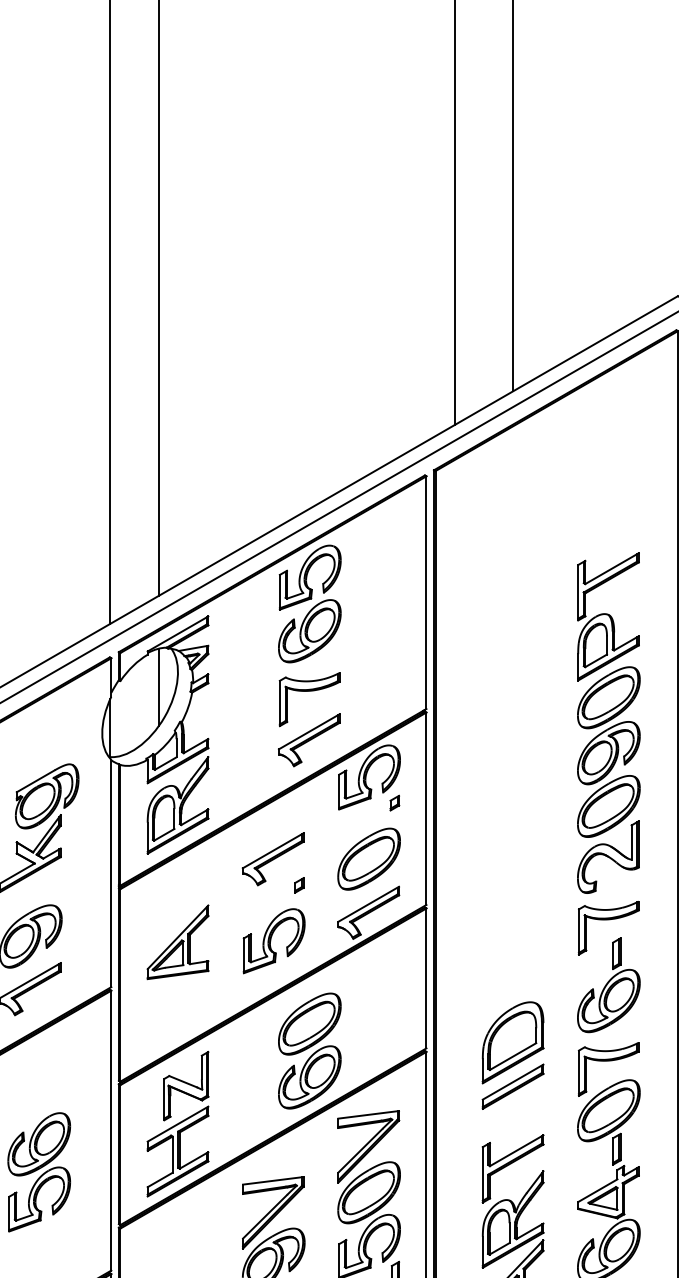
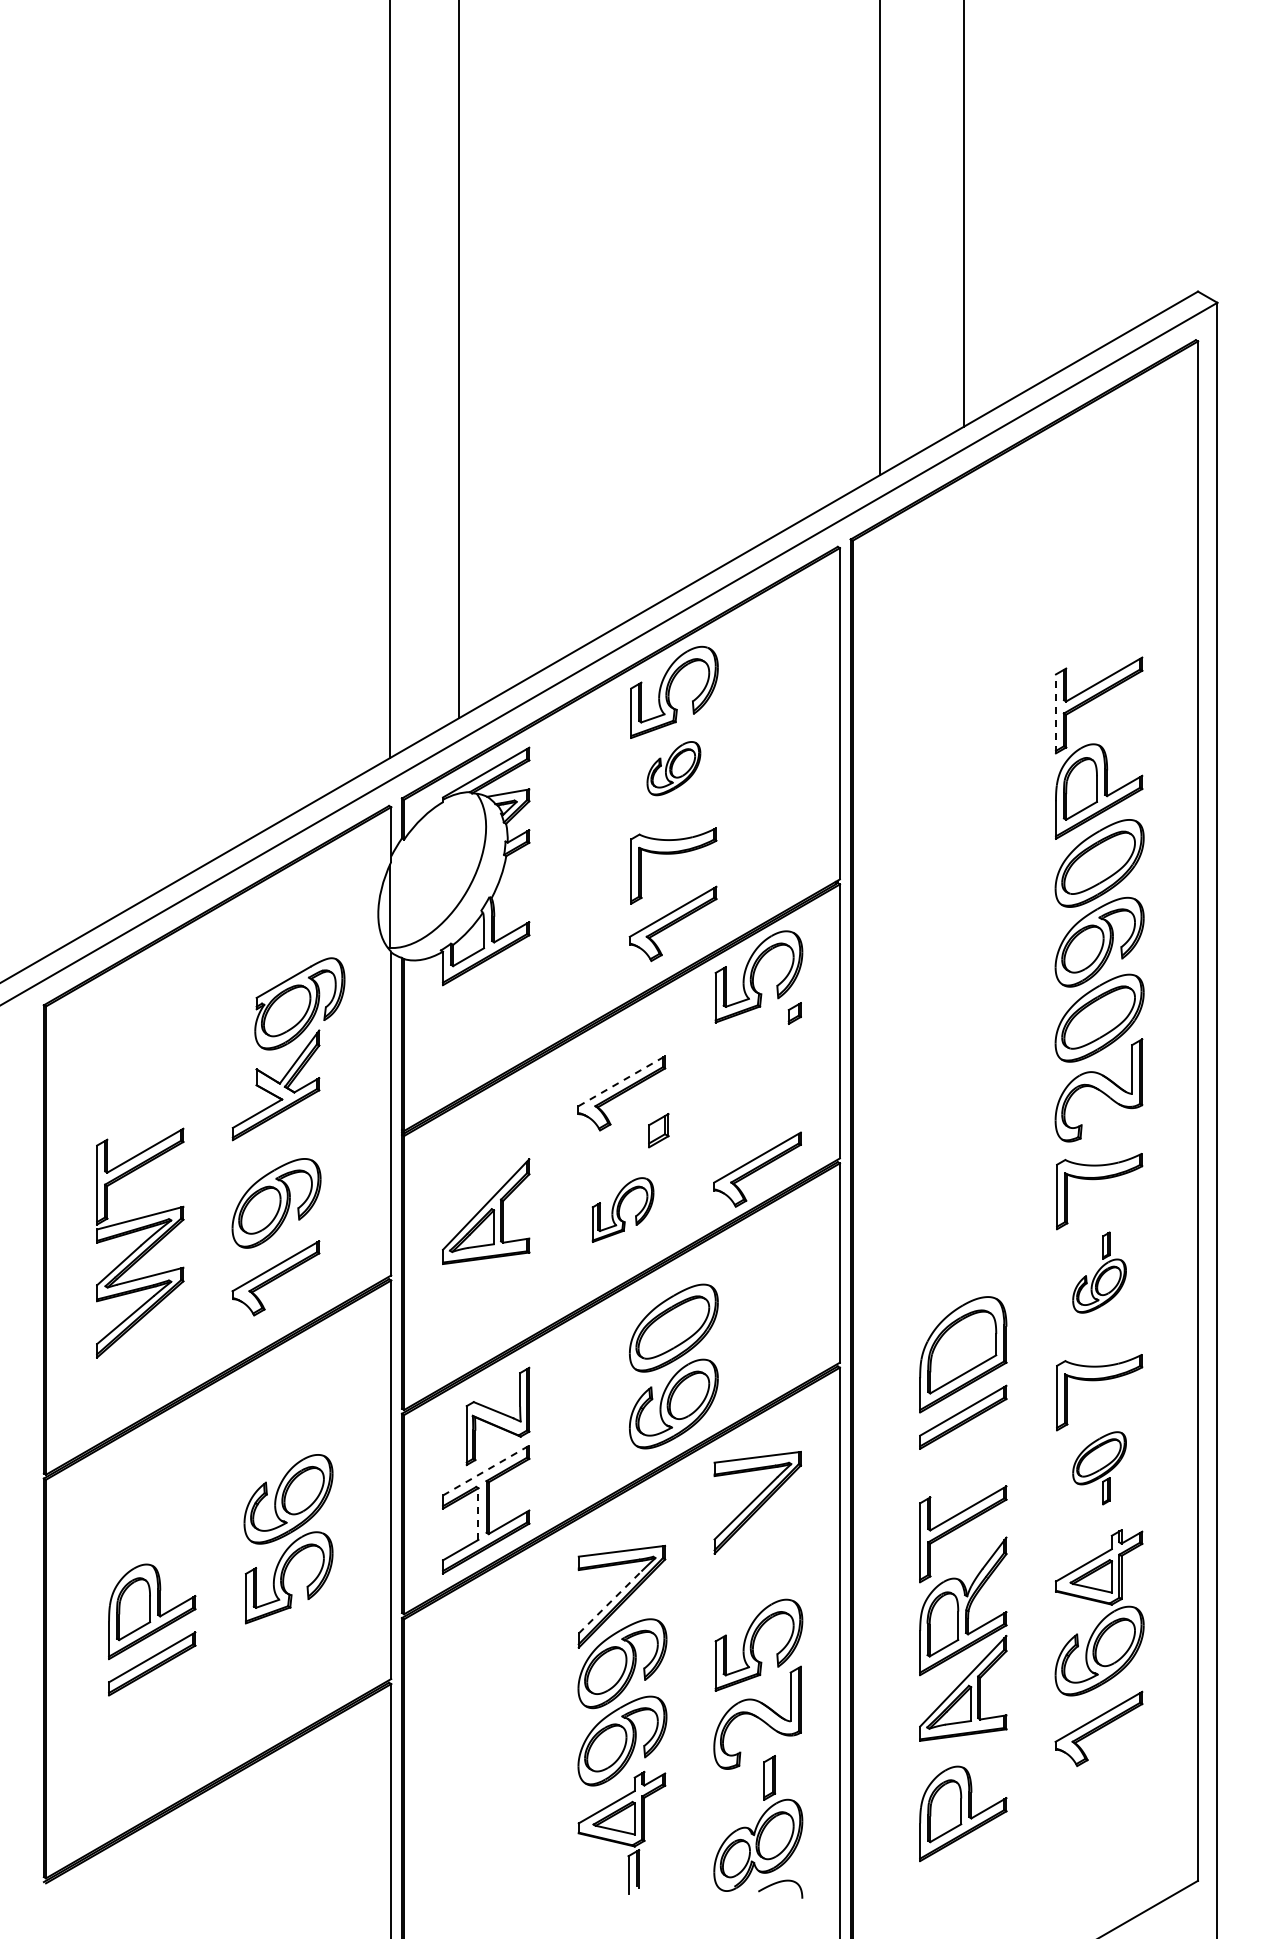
line: (577, 592) -> (1055, 713), solid -> dashed
part: (309, 631) -> (673, 768), size x0.6
line: (159, 687) -> (459, 848), removed
part: (178, 805) -> (486, 1016), removed
line: (273, 850) -> (622, 1081), solid -> dashed
part: (369, 858) -> (758, 1092), removed
part: (299, 885) -> (659, 1130), size x1.6
part: (273, 940) -> (622, 1209), size x0.7
part: (608, 985) -> (1099, 1272), size x0.6
part: (608, 1122) -> (1099, 1468), size x0.6
line: (178, 1124) -> (486, 1470), solid -> dashed
line: (172, 1155) -> (478, 1514), solid -> dashed
part: (369, 1192) -> (758, 1567), removed
line: (265, 1216) -> (610, 1602), solid -> dashed

